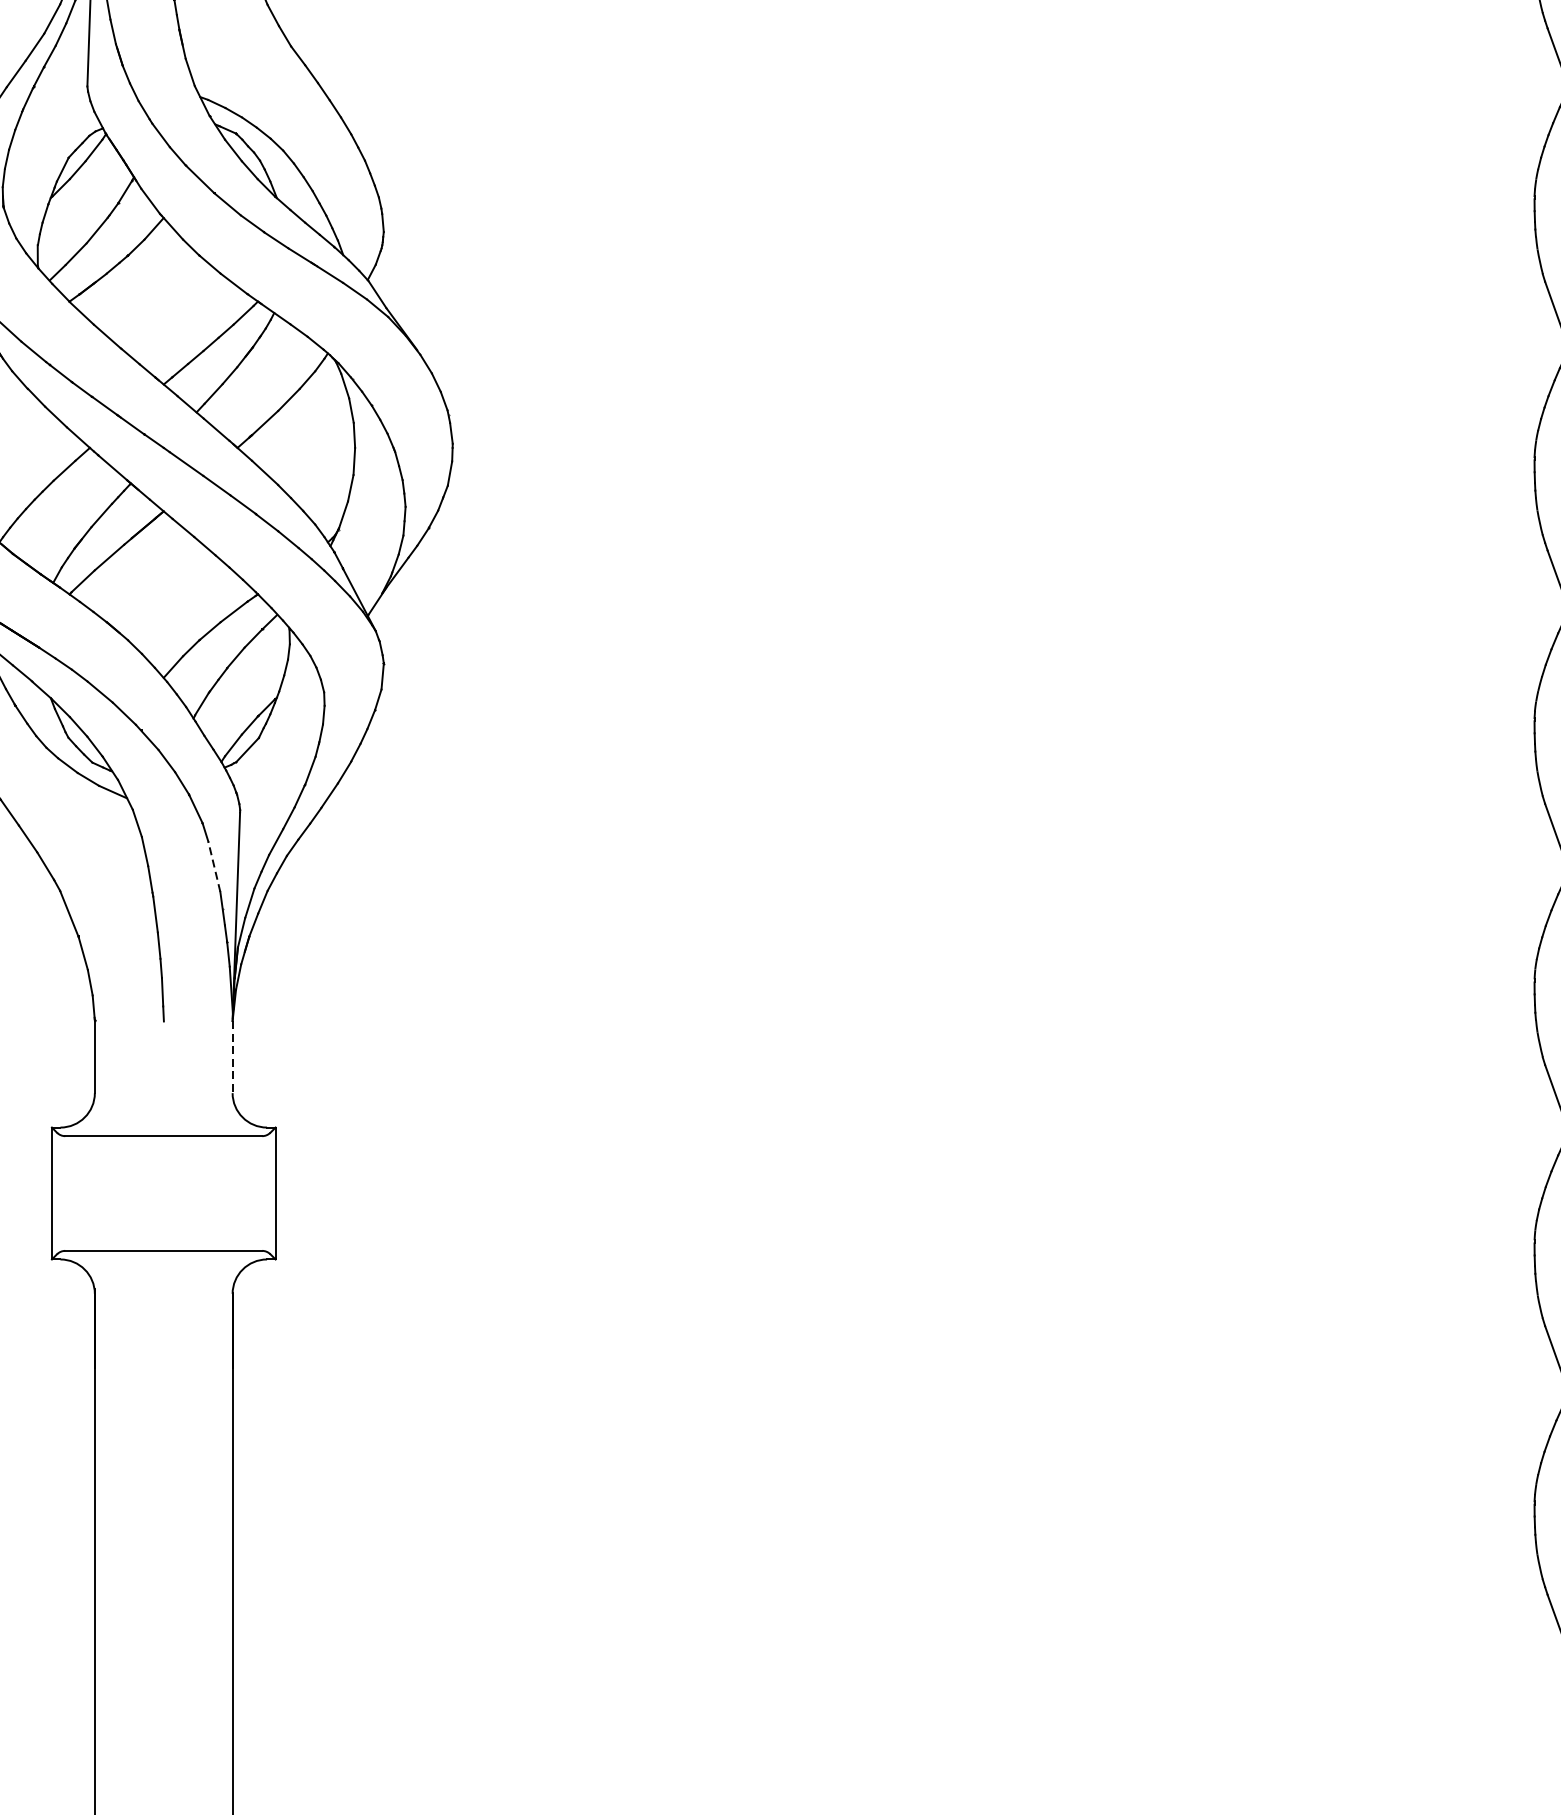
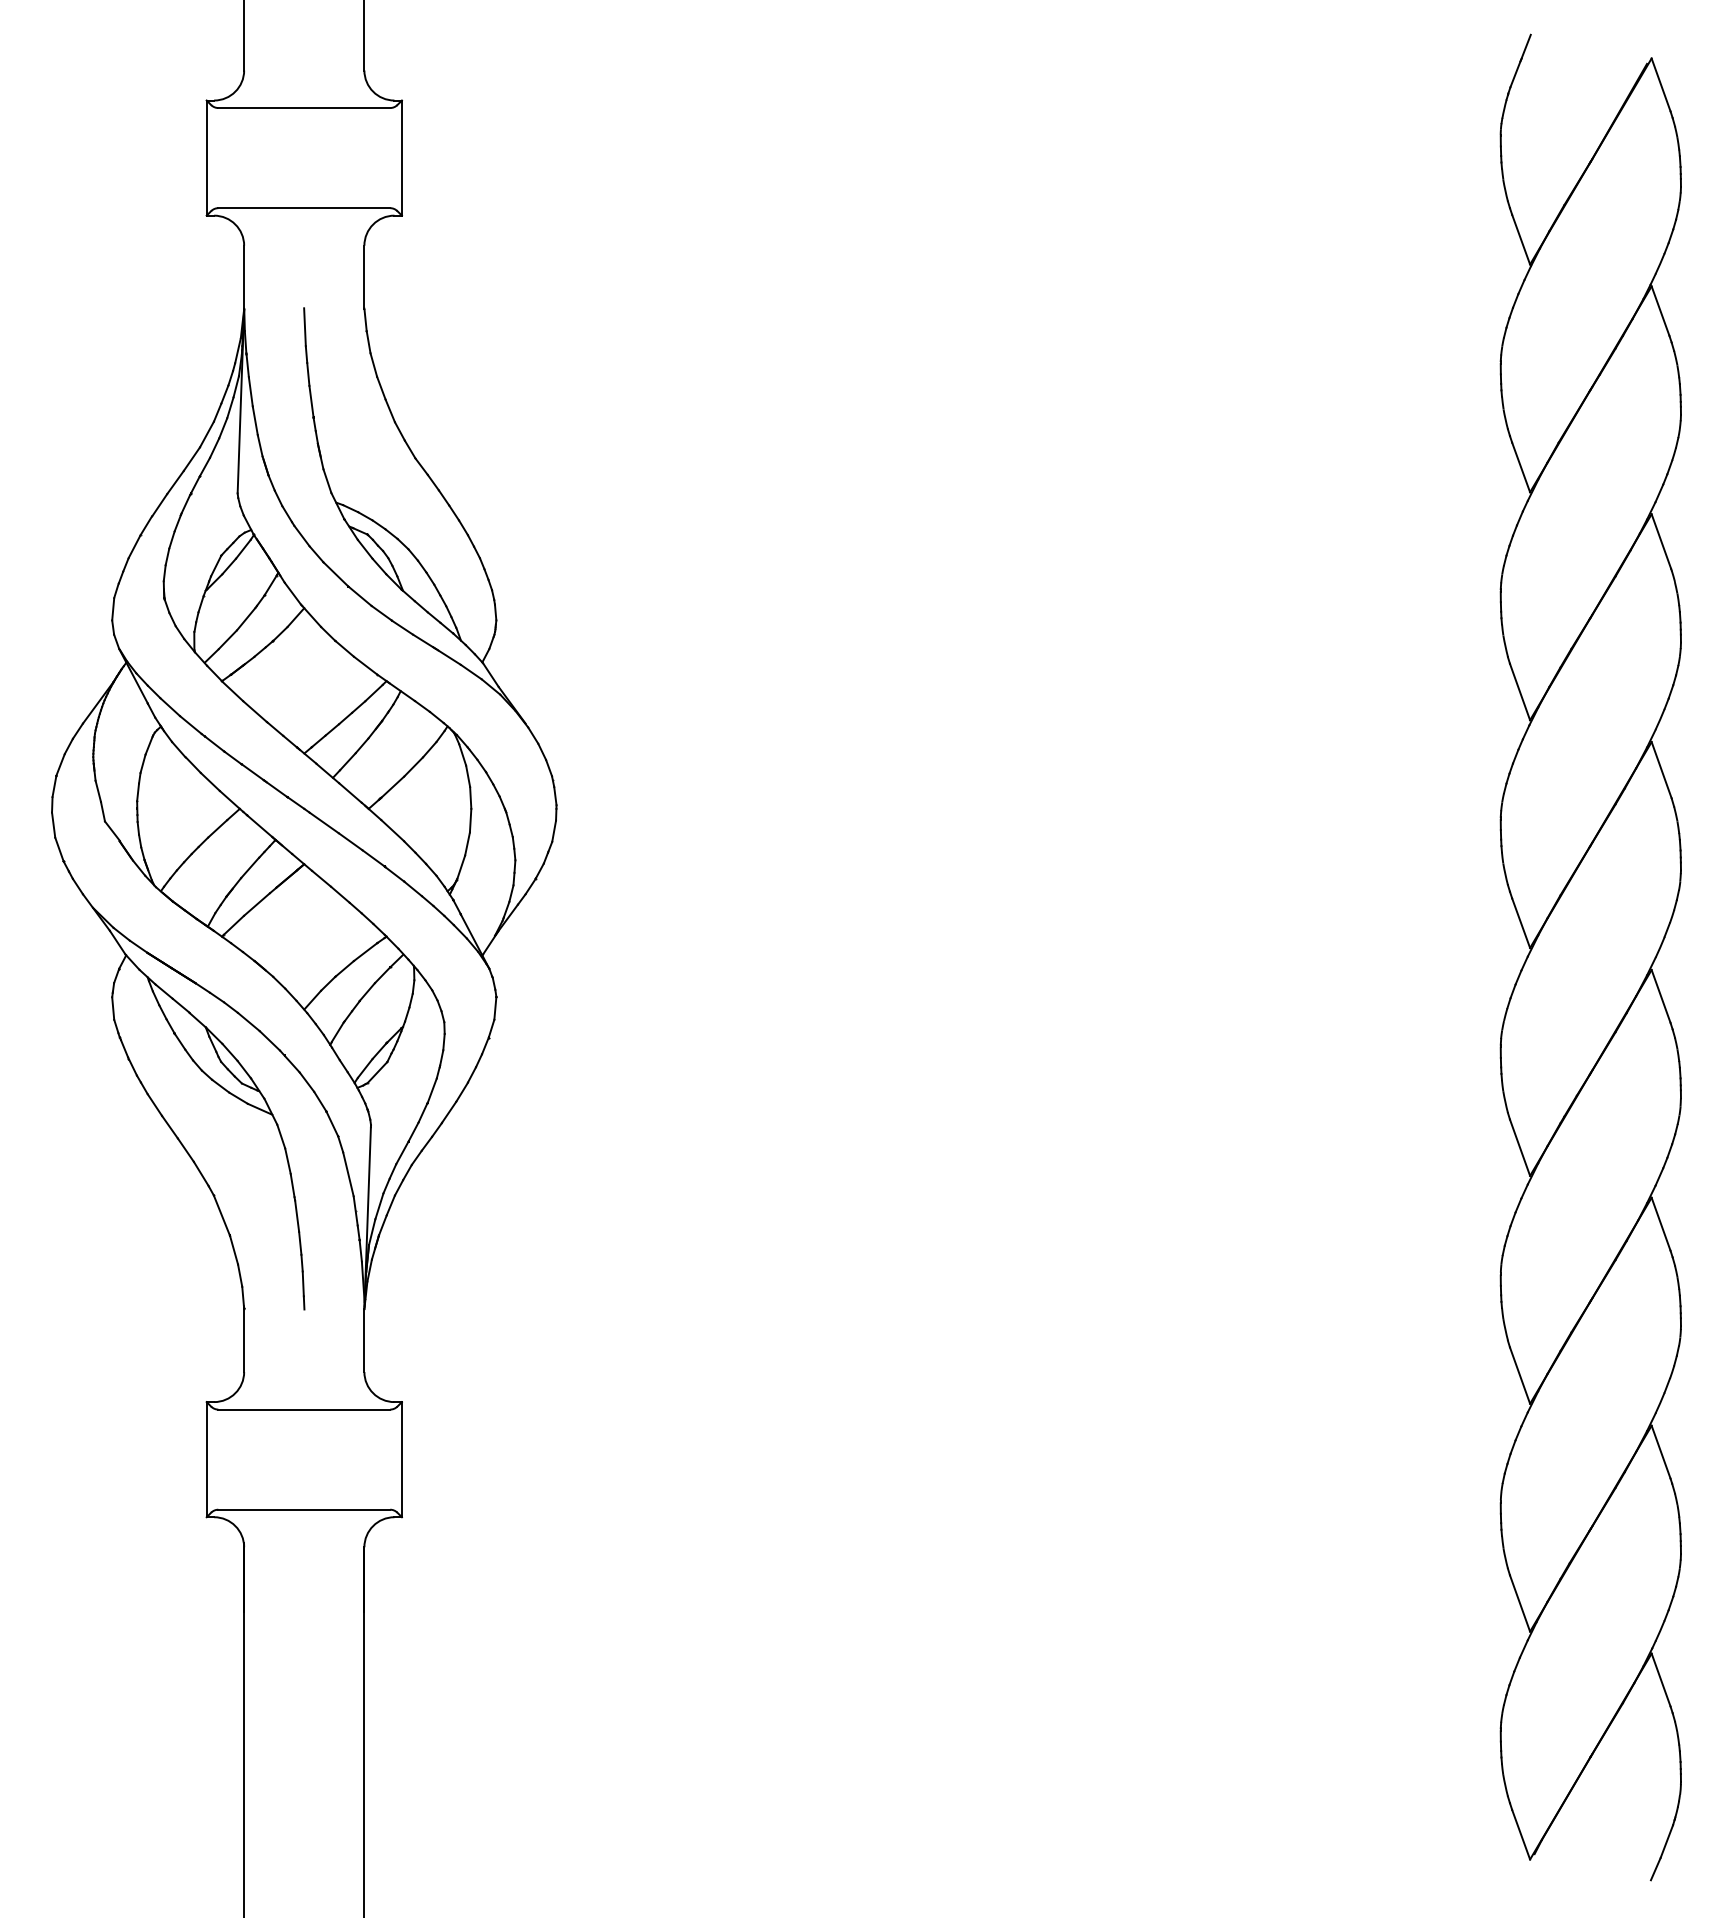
line: (214, 866) -> (348, 1174), dashed -> solid
line: (232, 1058) -> (364, 1341), dashed -> solid

